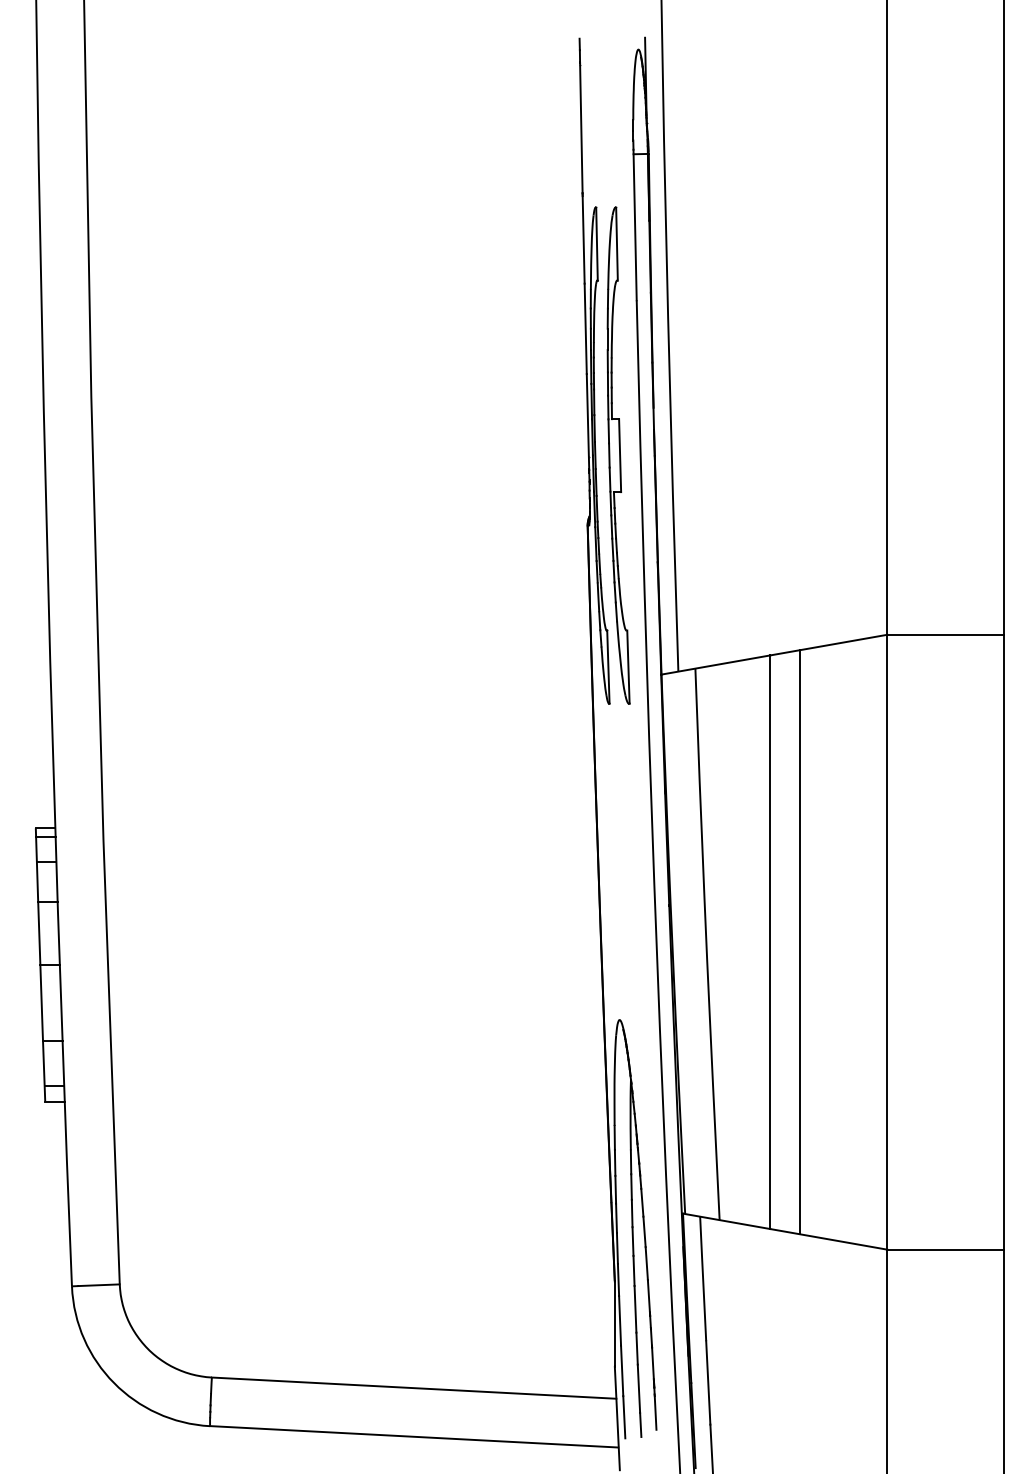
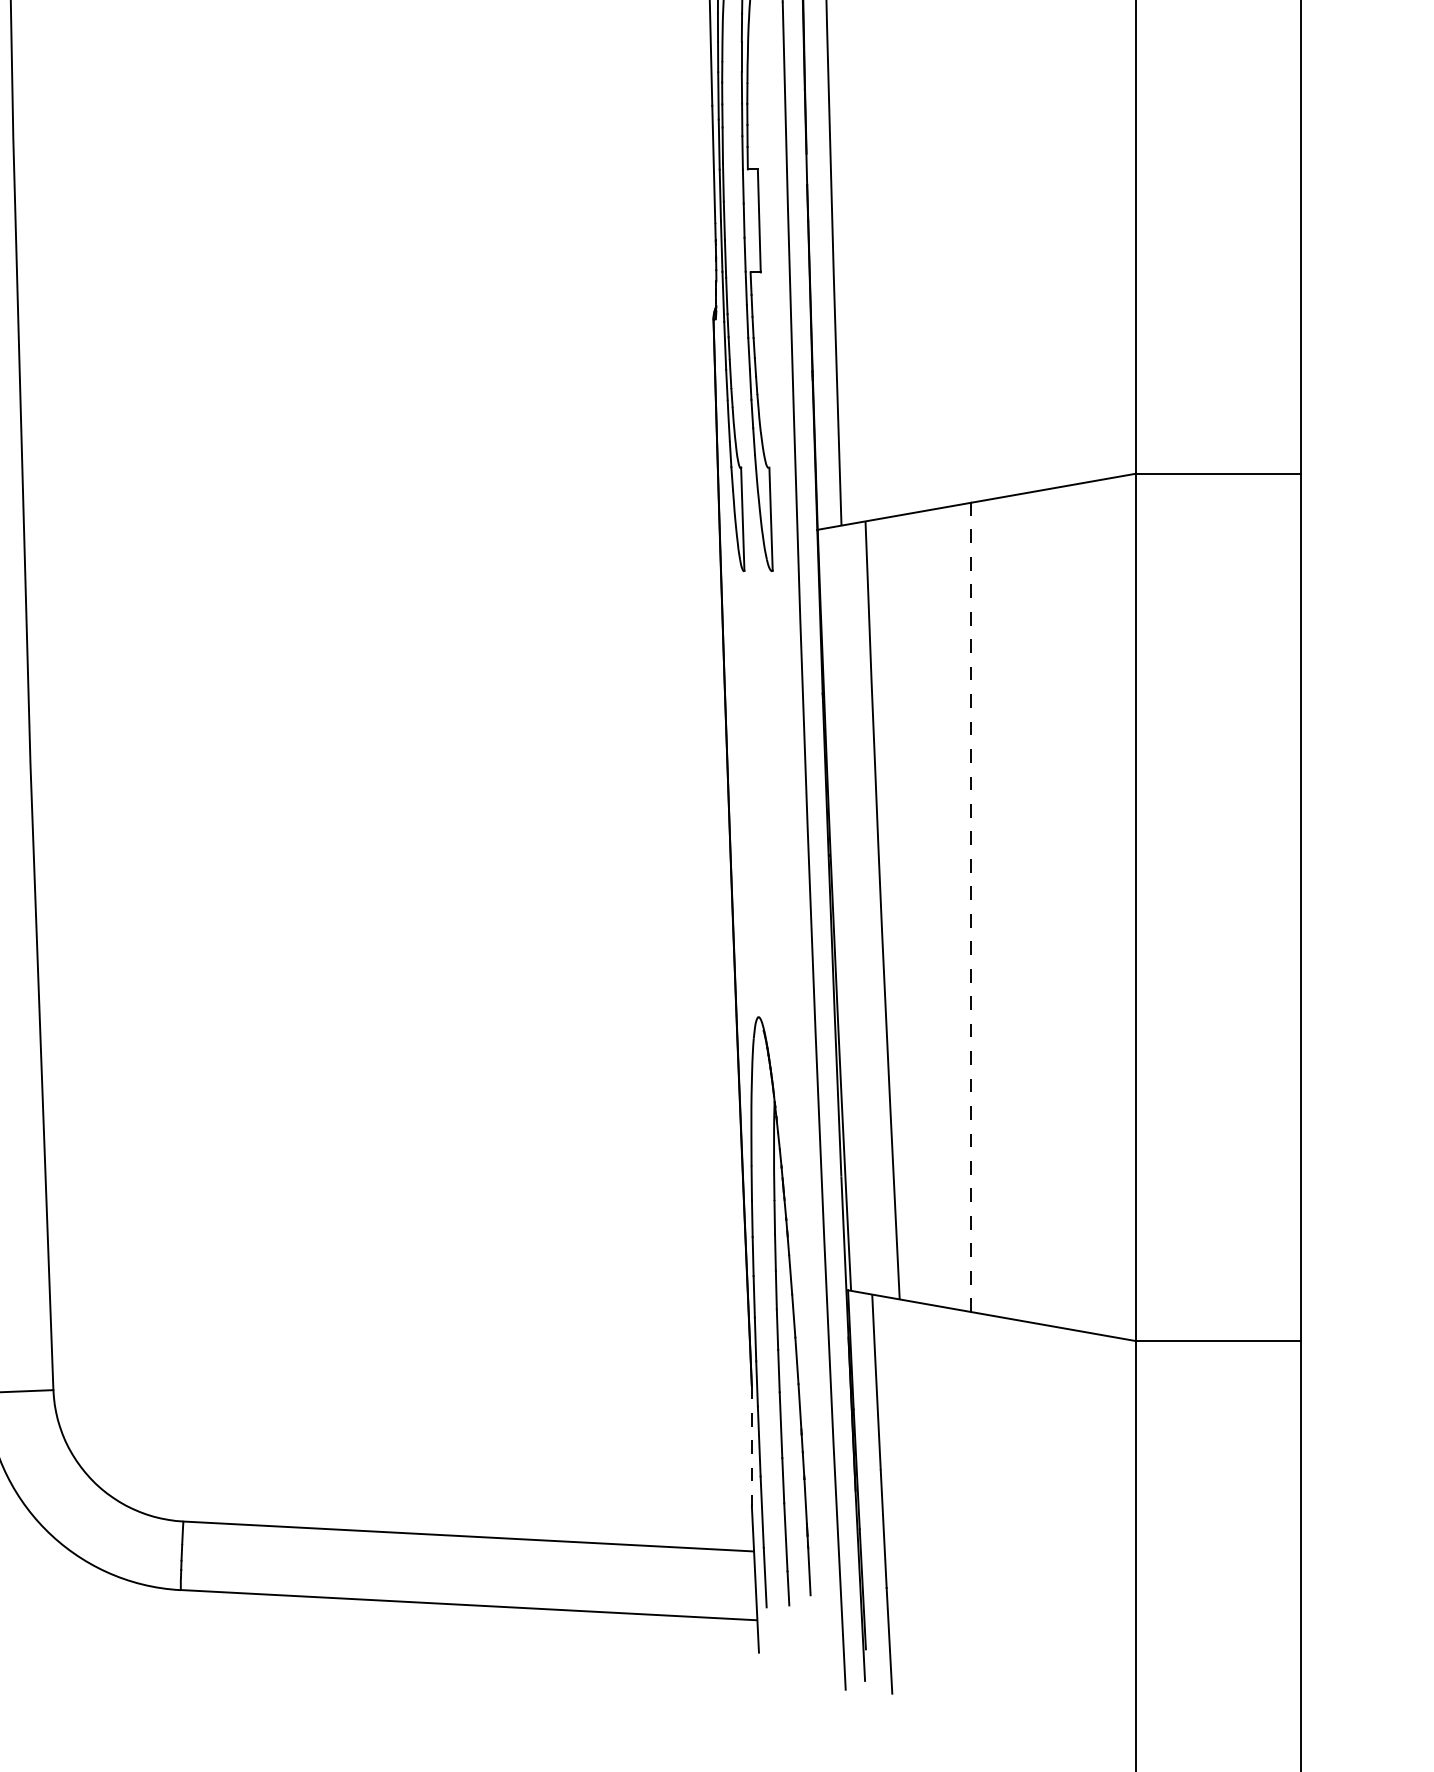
line: (770, 942) -> (971, 907), solid -> dashed
line: (799, 942) -> (1012, 907), removed
line: (614, 1323) -> (751, 1445), solid -> dashed

